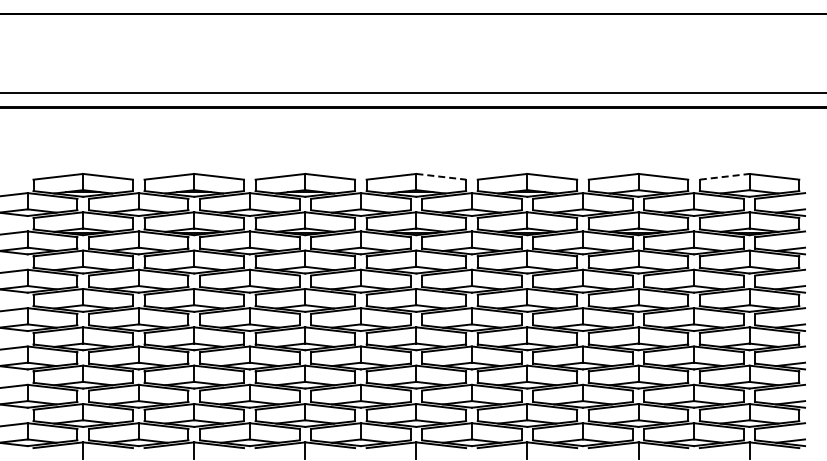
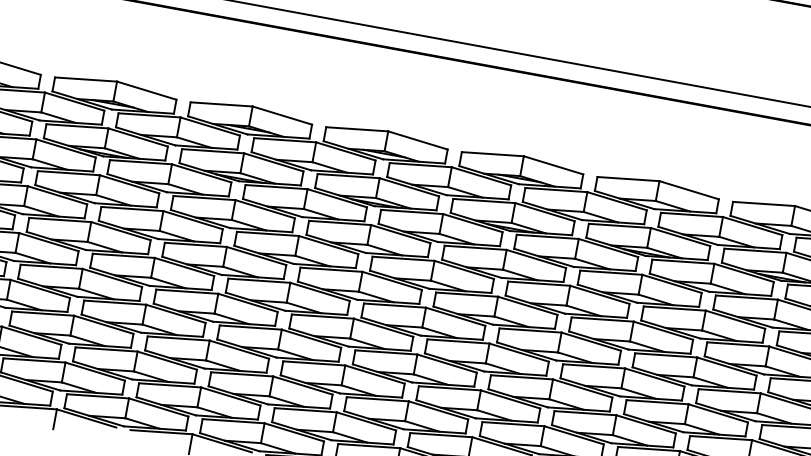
line: (441, 176) -> (418, 140), dashed -> solid
line: (725, 176) -> (765, 203), dashed -> solid

